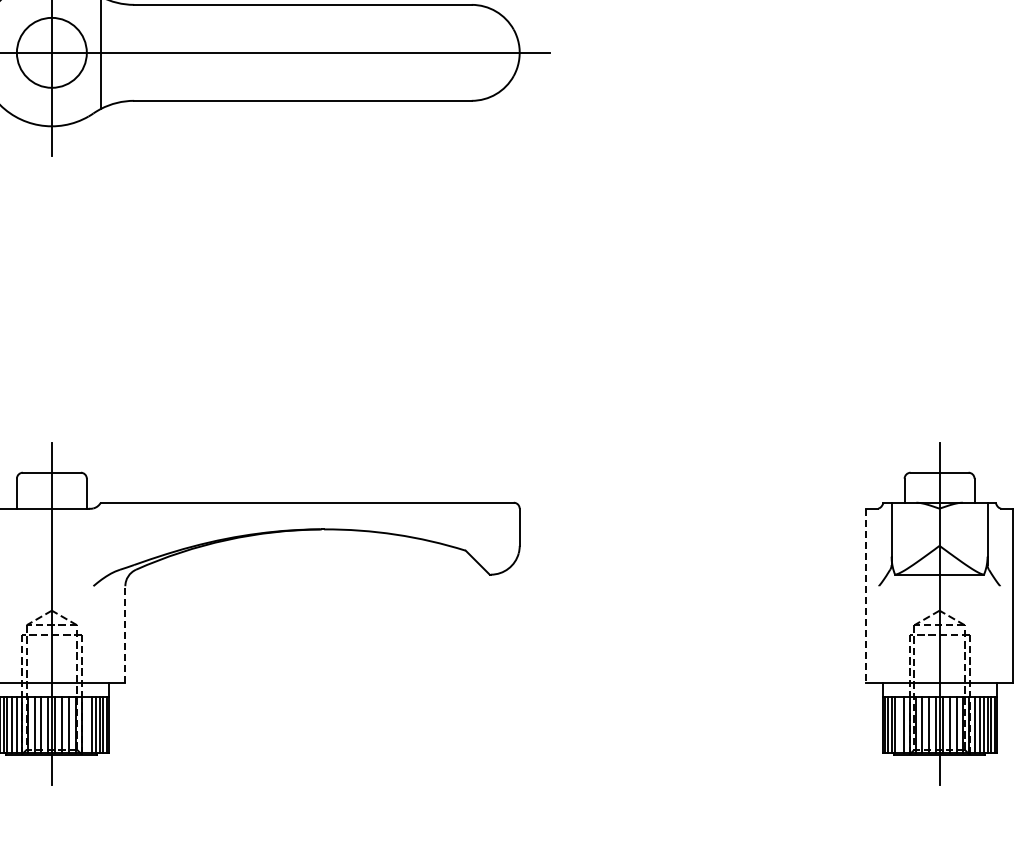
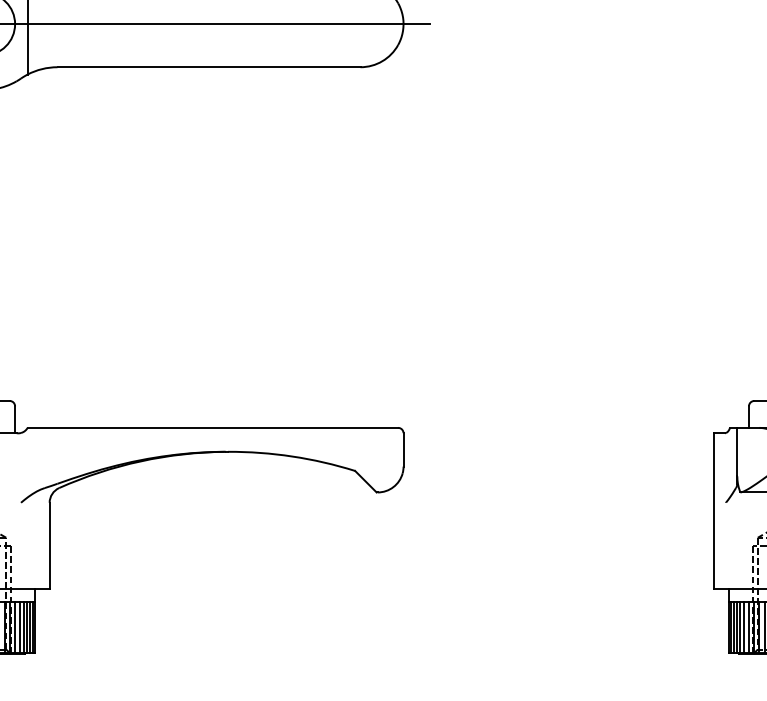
line: (866, 595) -> (714, 511), dashed -> solid
line: (125, 633) -> (49, 545), dashed -> solid
line: (87, 725) -> (15, 627), added
line: (899, 725) -> (744, 627), added

